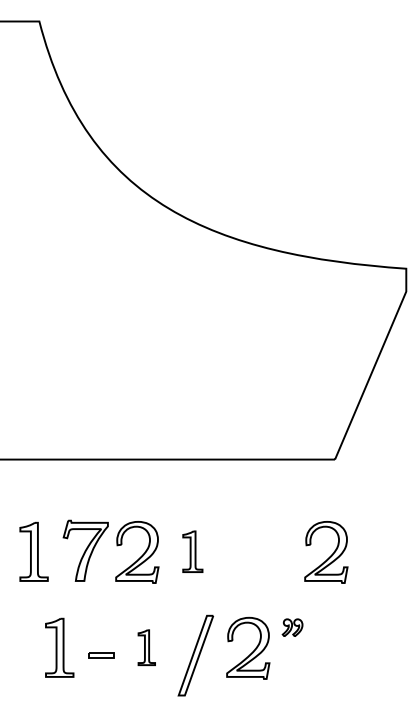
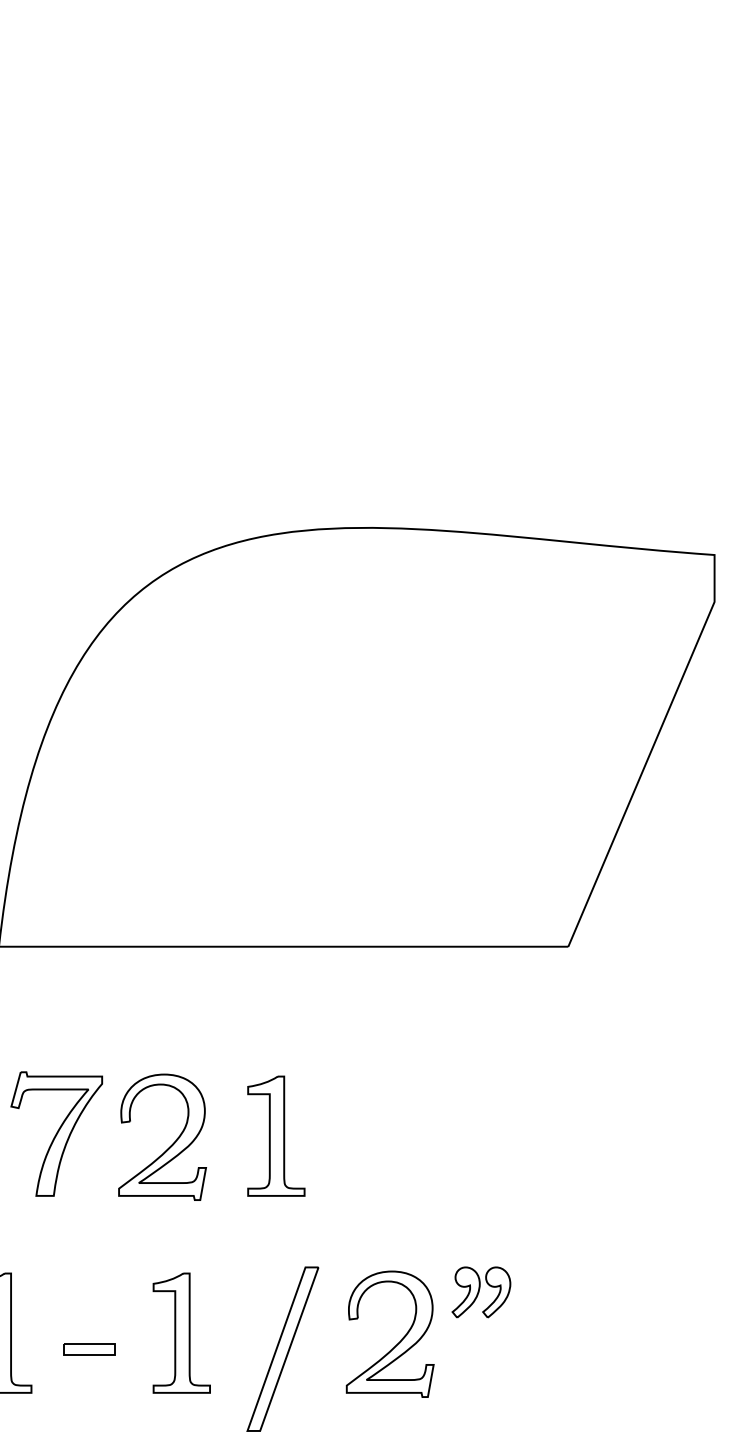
part: (192, 551) -> (275, 1135), size x1.43
part: (326, 552) -> (550, 1137), removed
part: (292, 627) -> (481, 1291), size x1.43
part: (146, 647) -> (181, 1332), size x1.67

